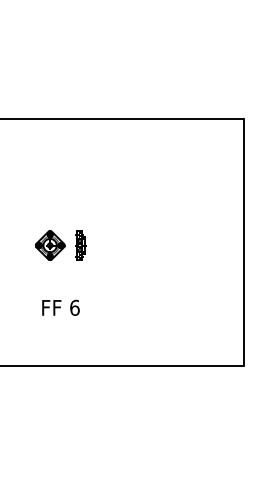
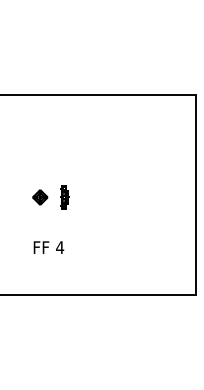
part: (50, 245) -> (40, 197), size x0.6
text: (74, 307) -> (59, 247), 6 -> 4

